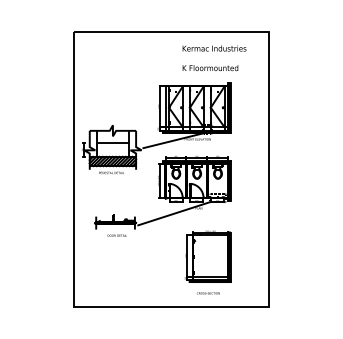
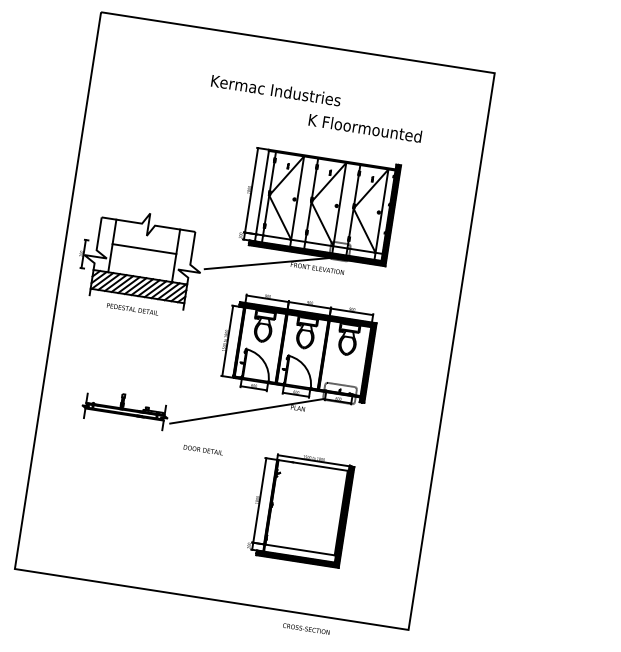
text: (214, 48) -> (276, 90), moved
text: (116, 235) -> (201, 449), moved
text: (208, 293) -> (306, 629), moved

